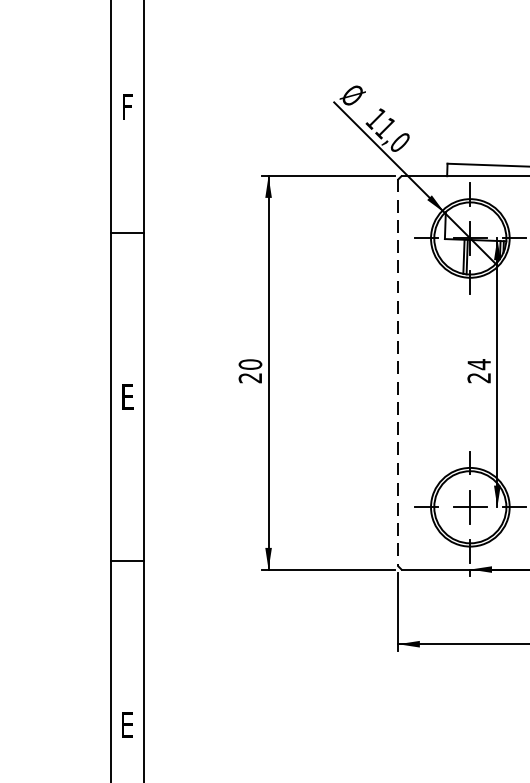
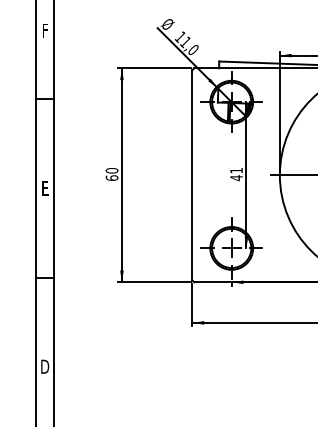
text: (479, 371) -> (236, 174), 24 -> 41
line: (398, 373) -> (192, 175), dashed -> solid
text: (249, 376) -> (111, 177), 20 -> 60
text: (128, 724) -> (45, 366), E -> D

